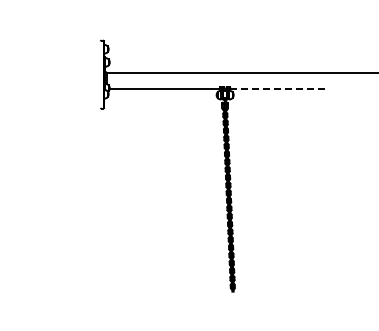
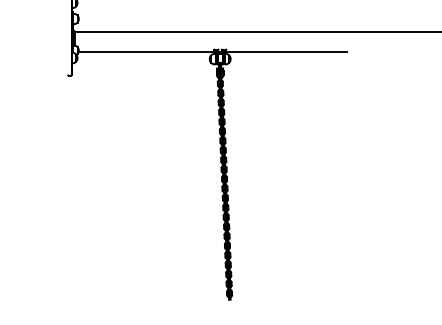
line: (279, 89) -> (286, 52), dashed -> solid

